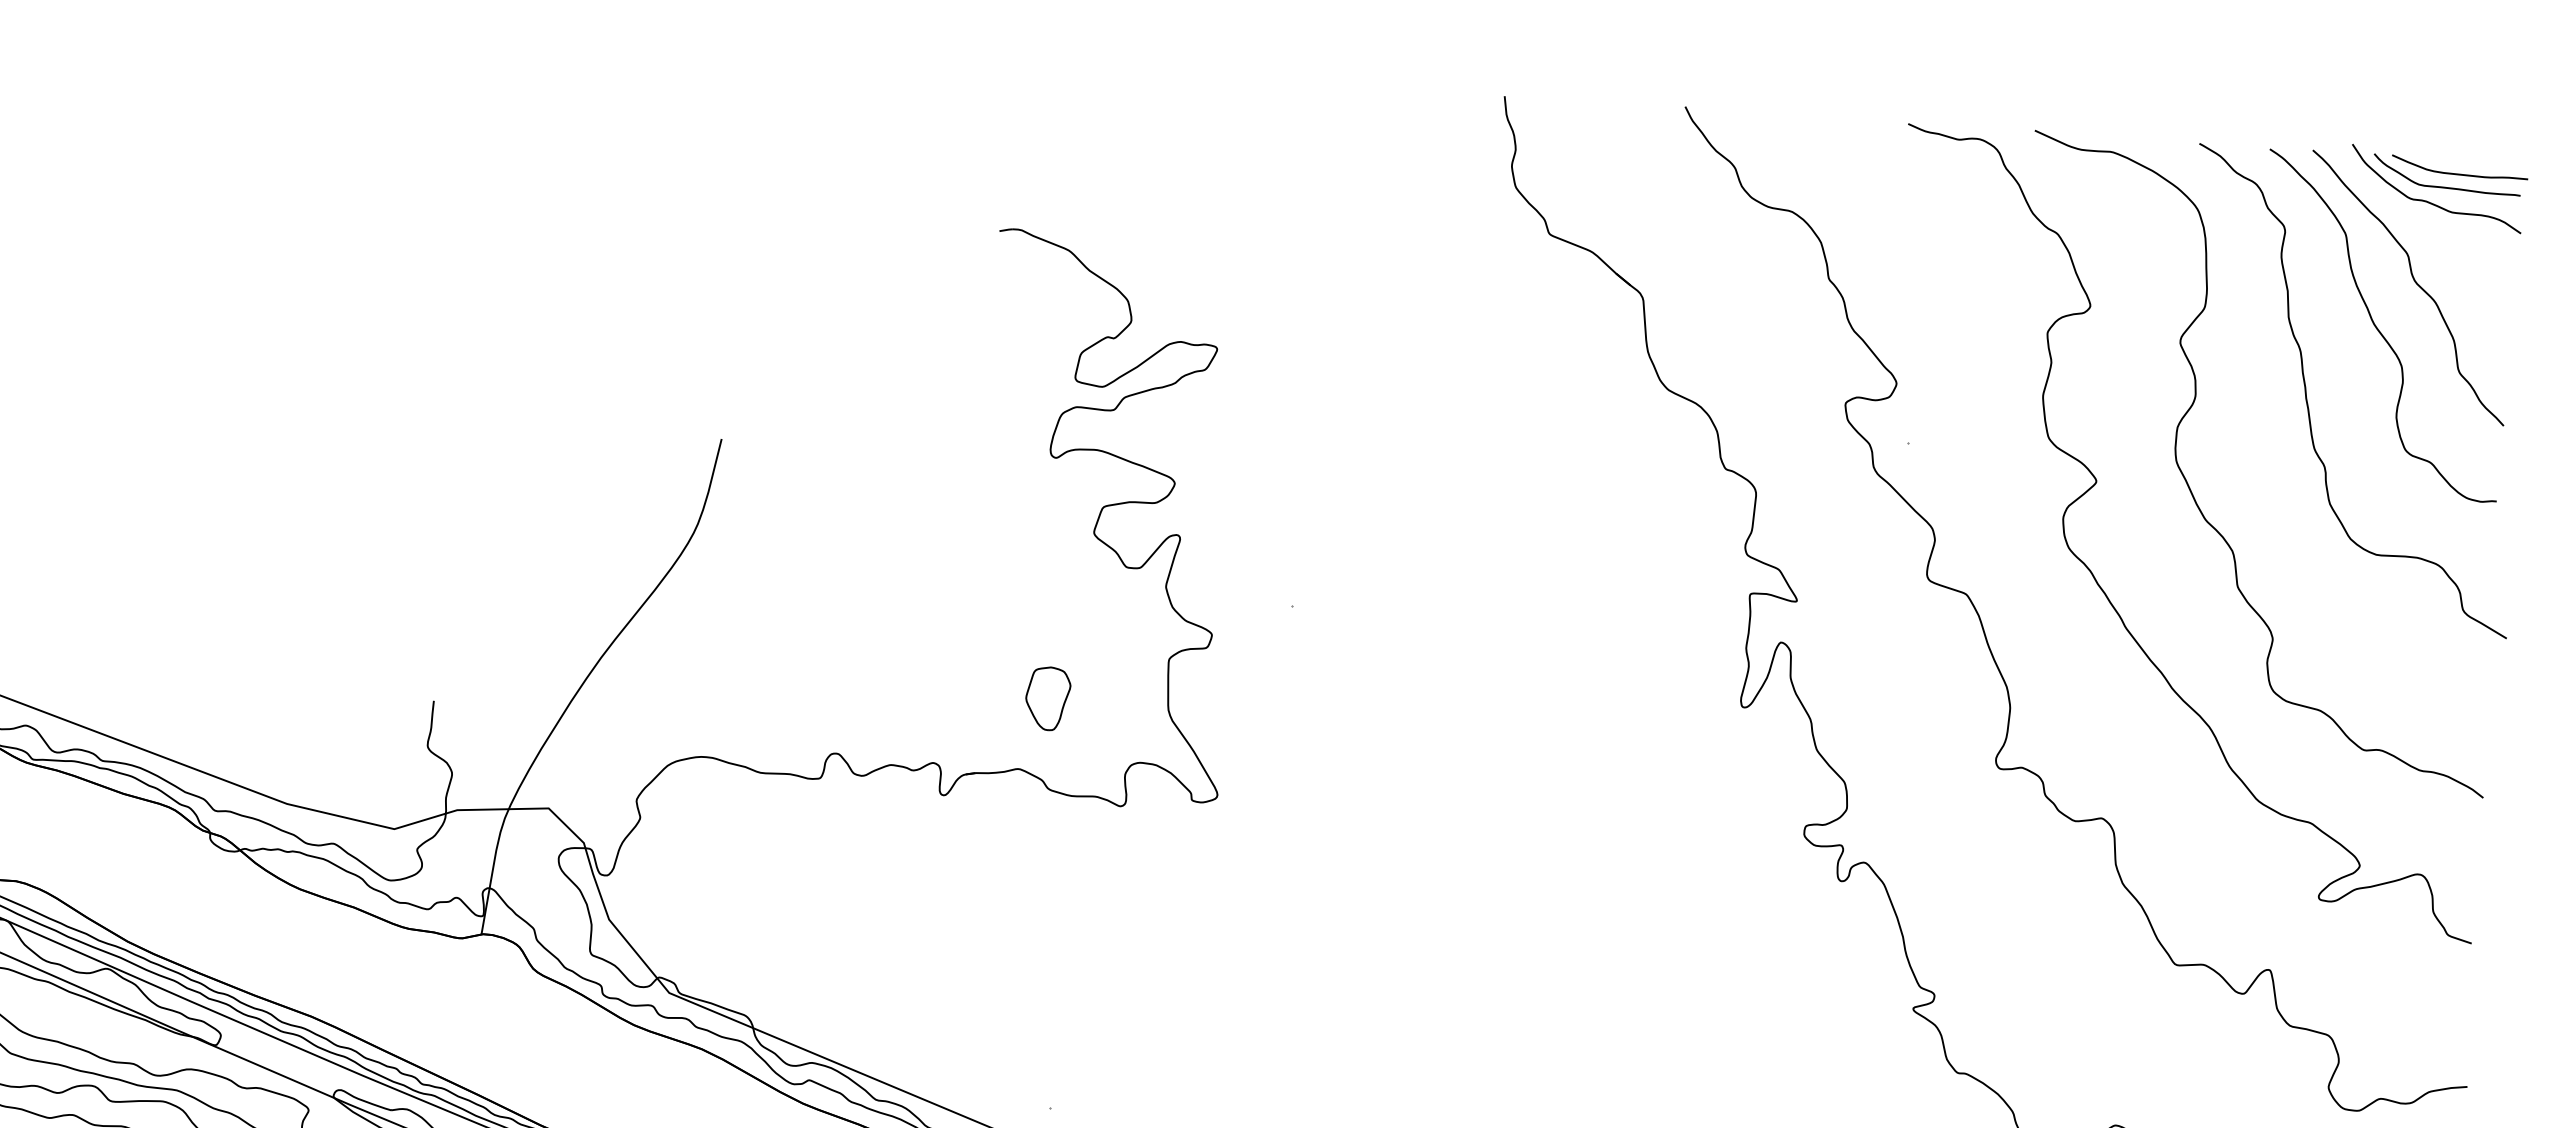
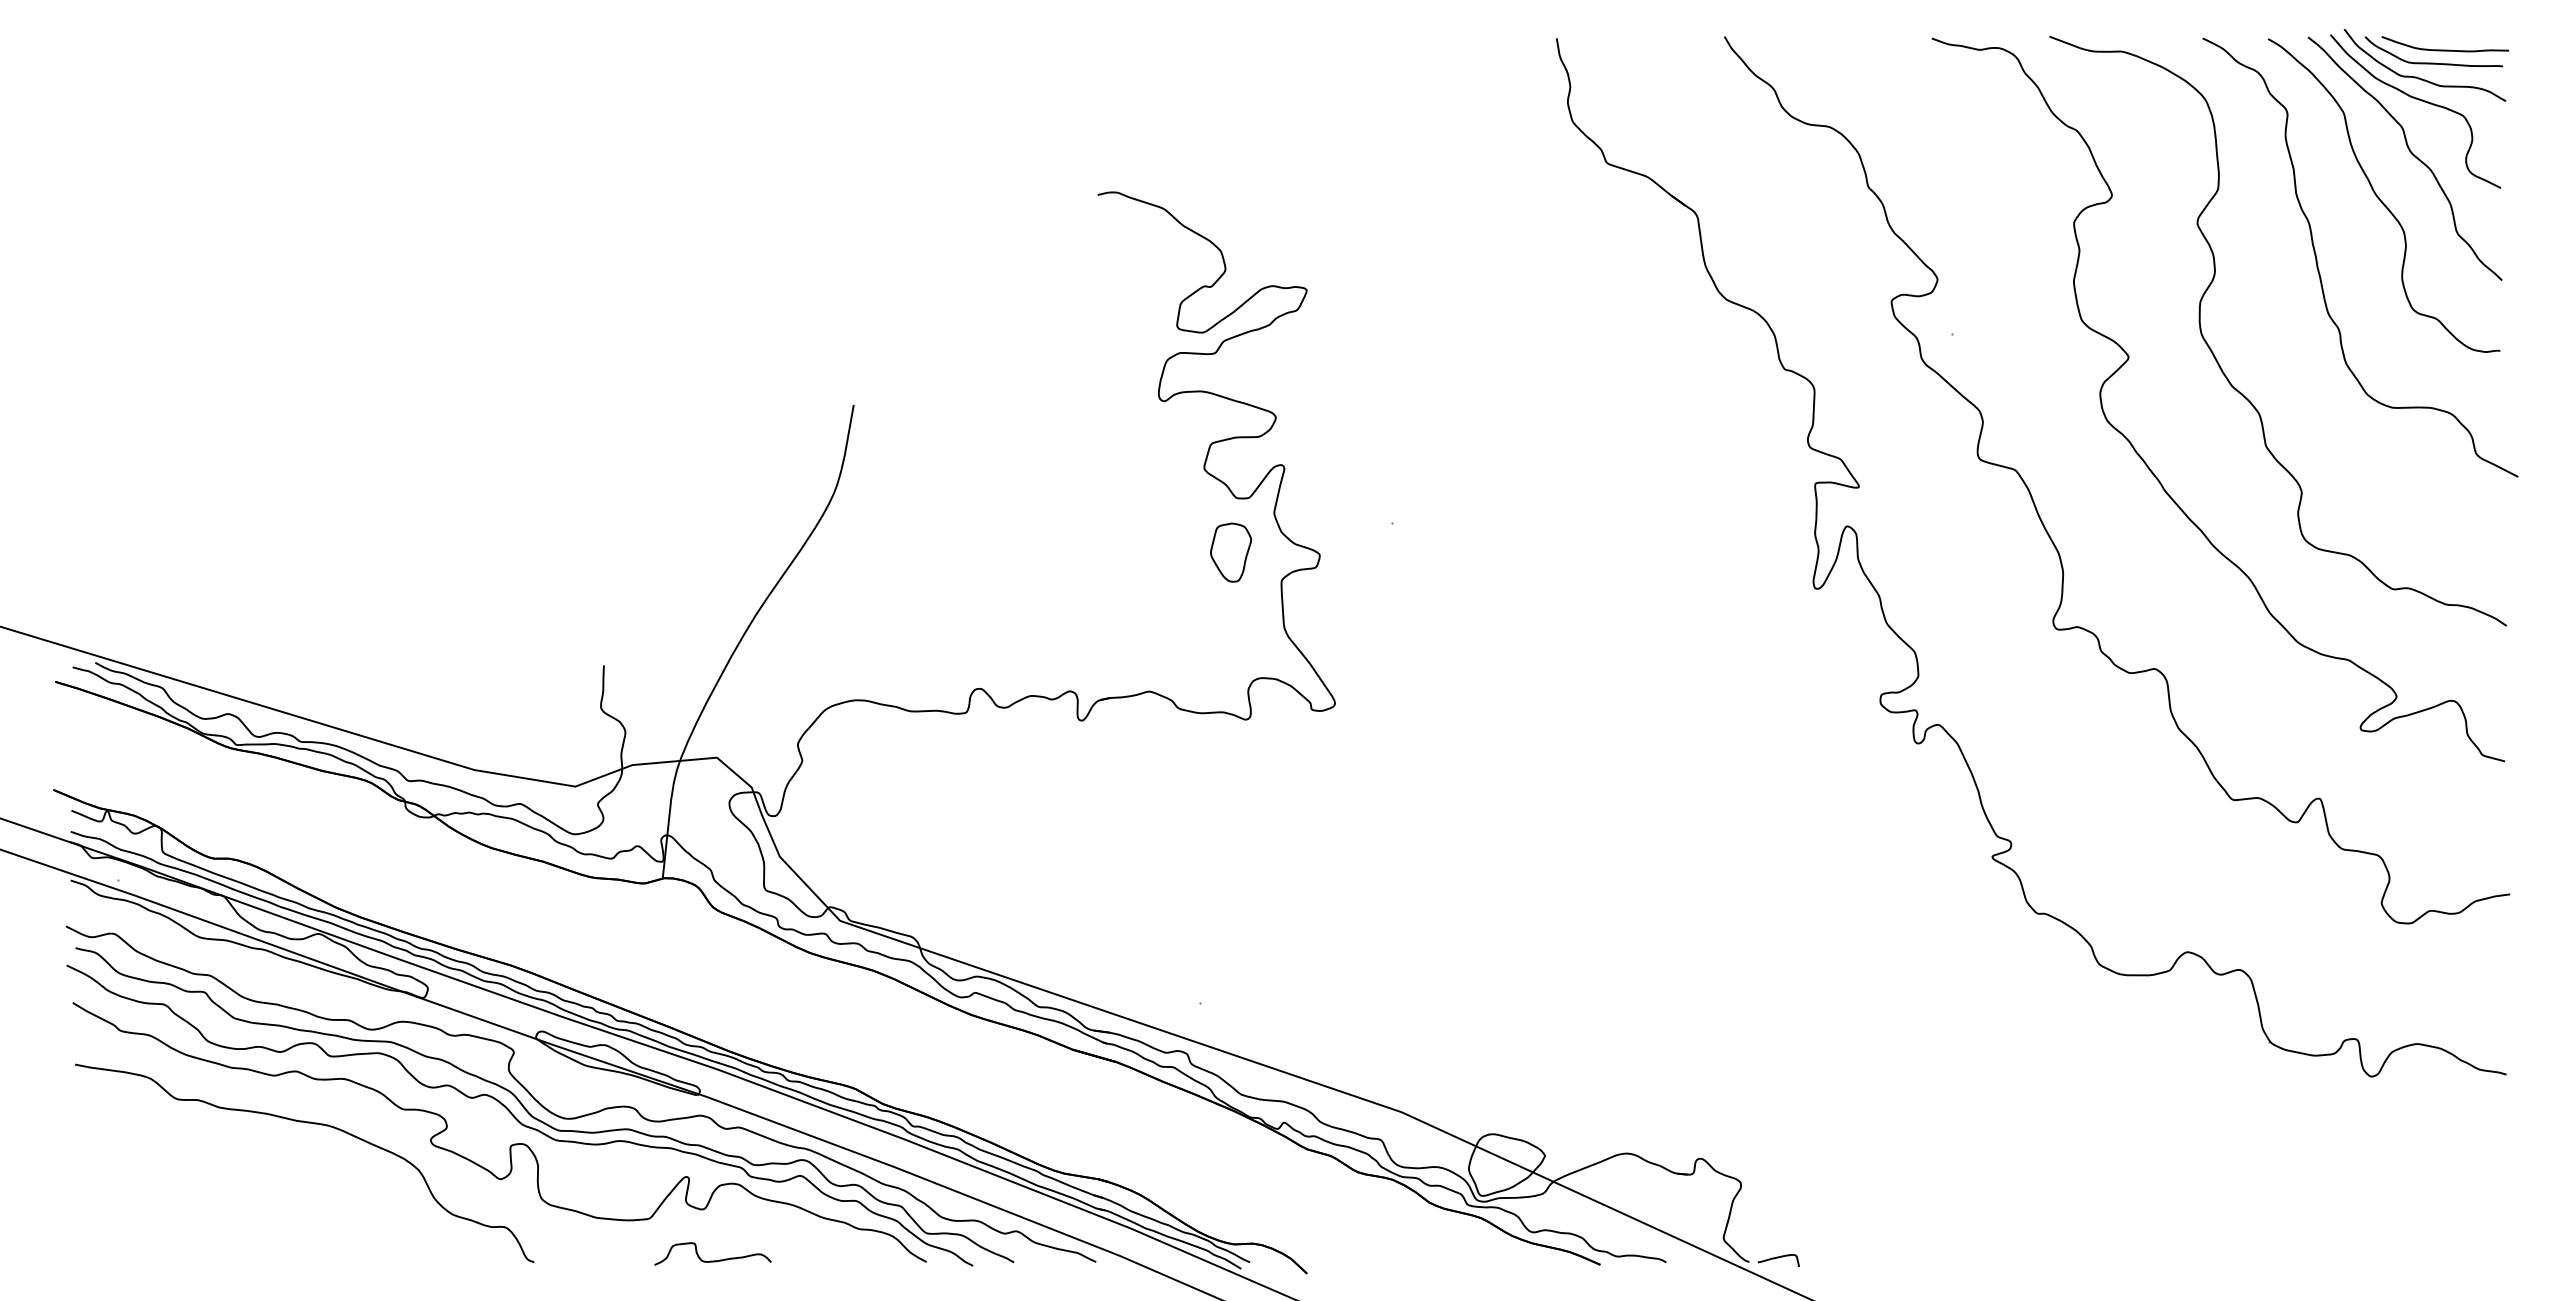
curve: (2427, 226) -> (2418, 100), added
part: (1048, 698) -> (1231, 552), moved

